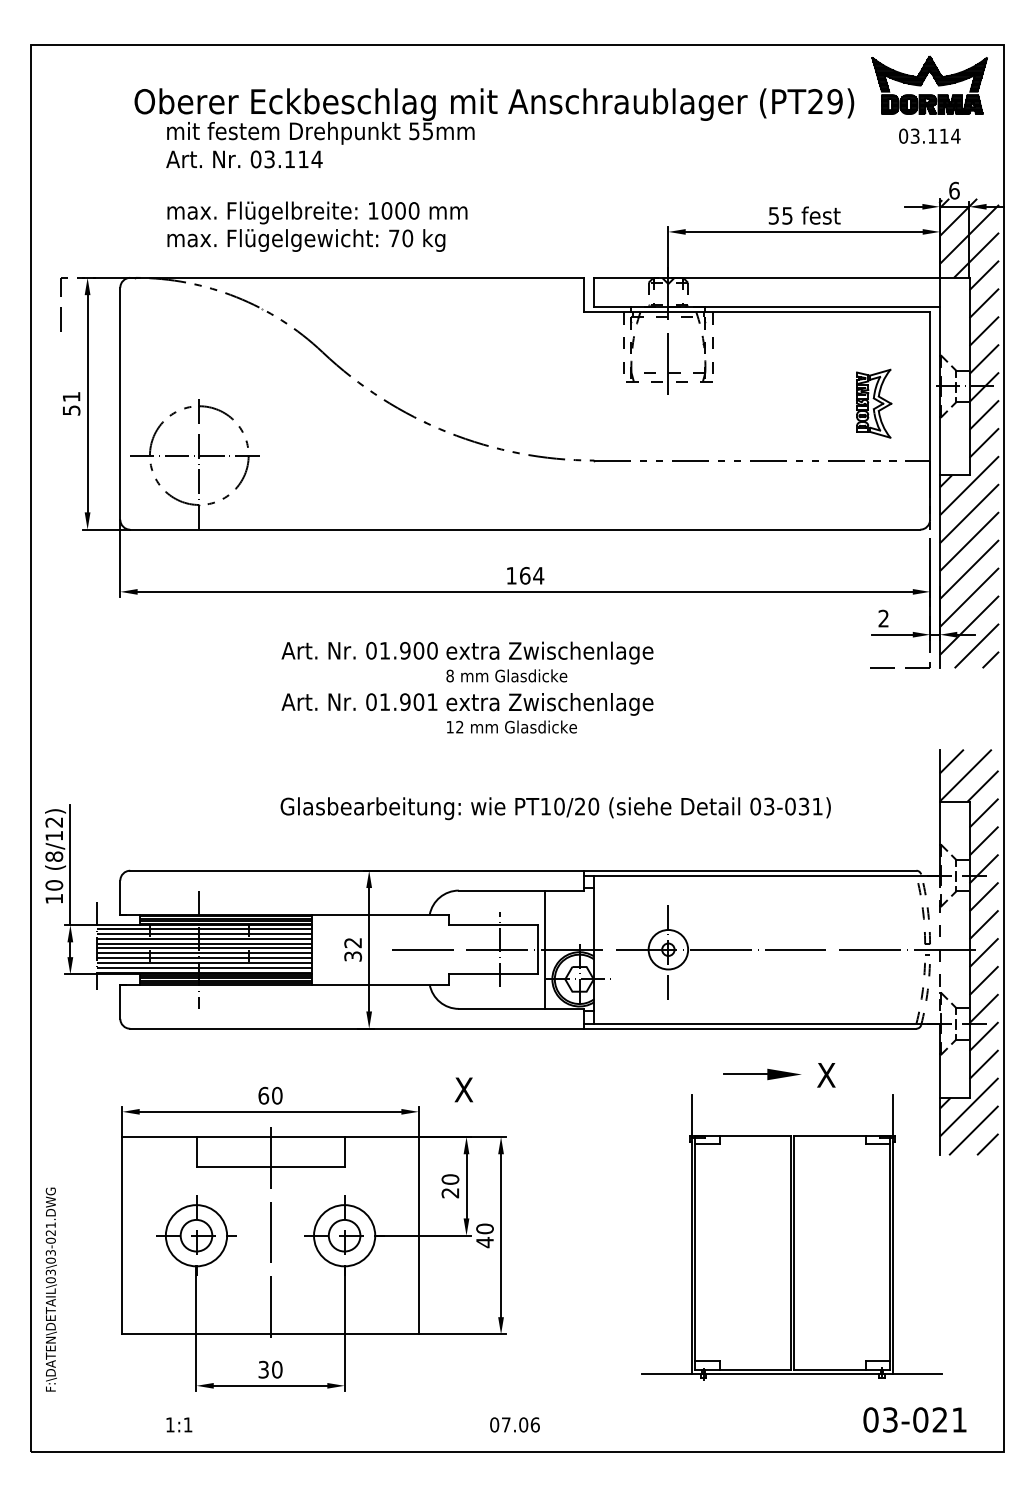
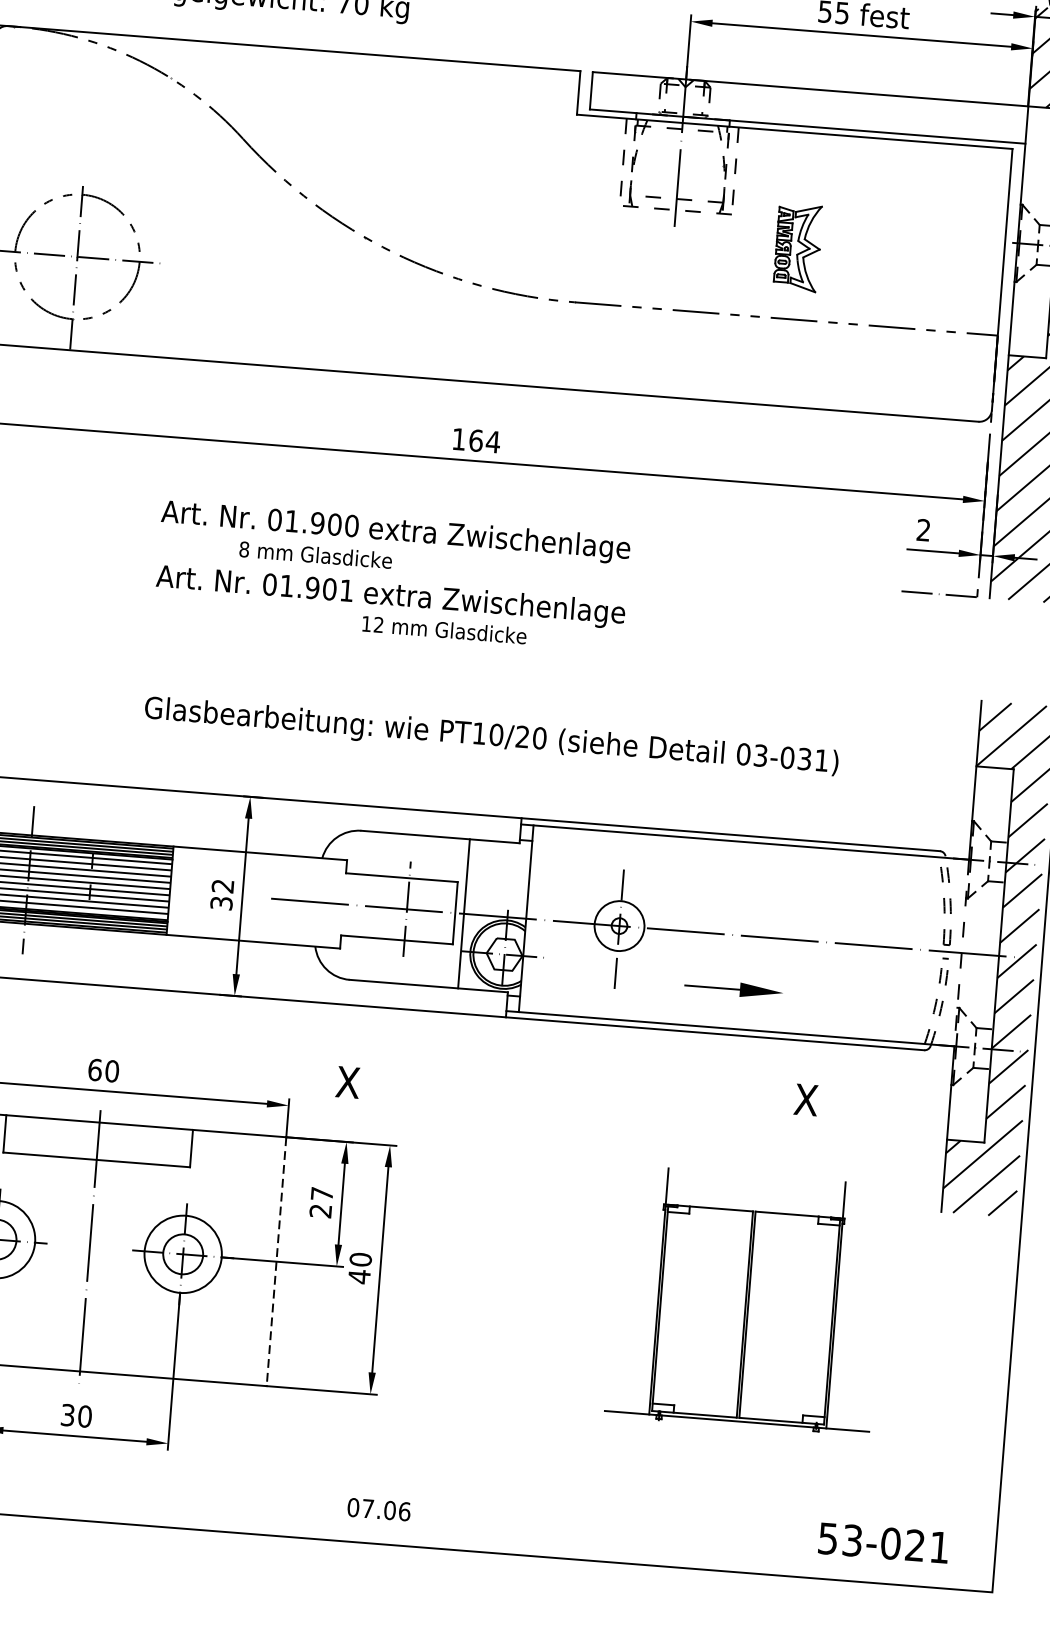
part: (874, 403) -> (798, 247), moved
text: (506, 675) -> (315, 554), moved
part: (762, 1074) -> (733, 989), moved
text: (450, 1179) -> (322, 1194), 20 -> 27
line: (418, 1235) -> (276, 1261), solid -> dashed
part: (791, 1237) -> (746, 1300), size x0.7
text: (870, 1419) -> (827, 1538), 03-021 -> 53-021

